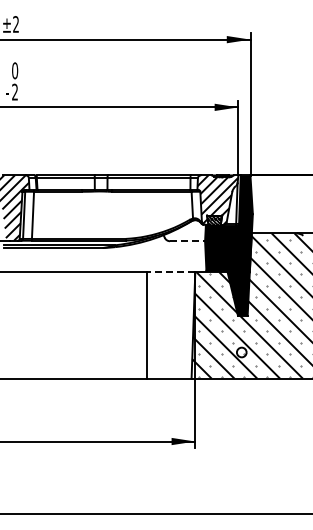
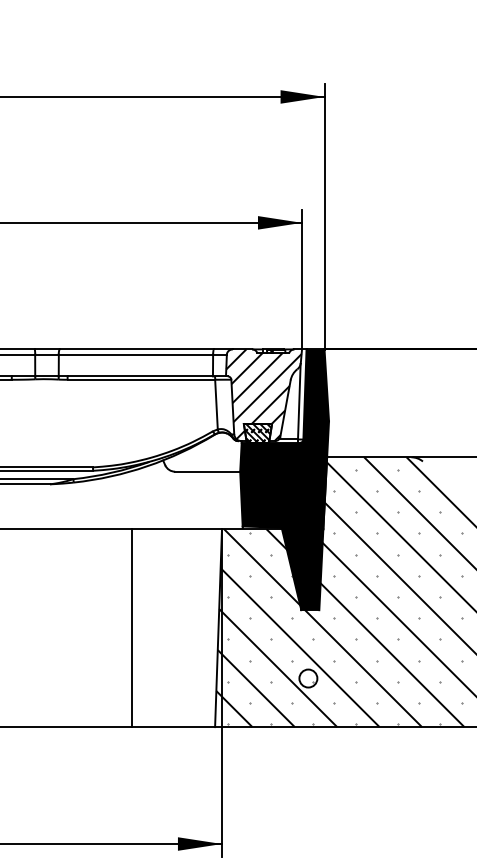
line: (187, 241) -> (207, 472), dashed -> solid
line: (170, 272) -> (175, 529), dashed -> solid

